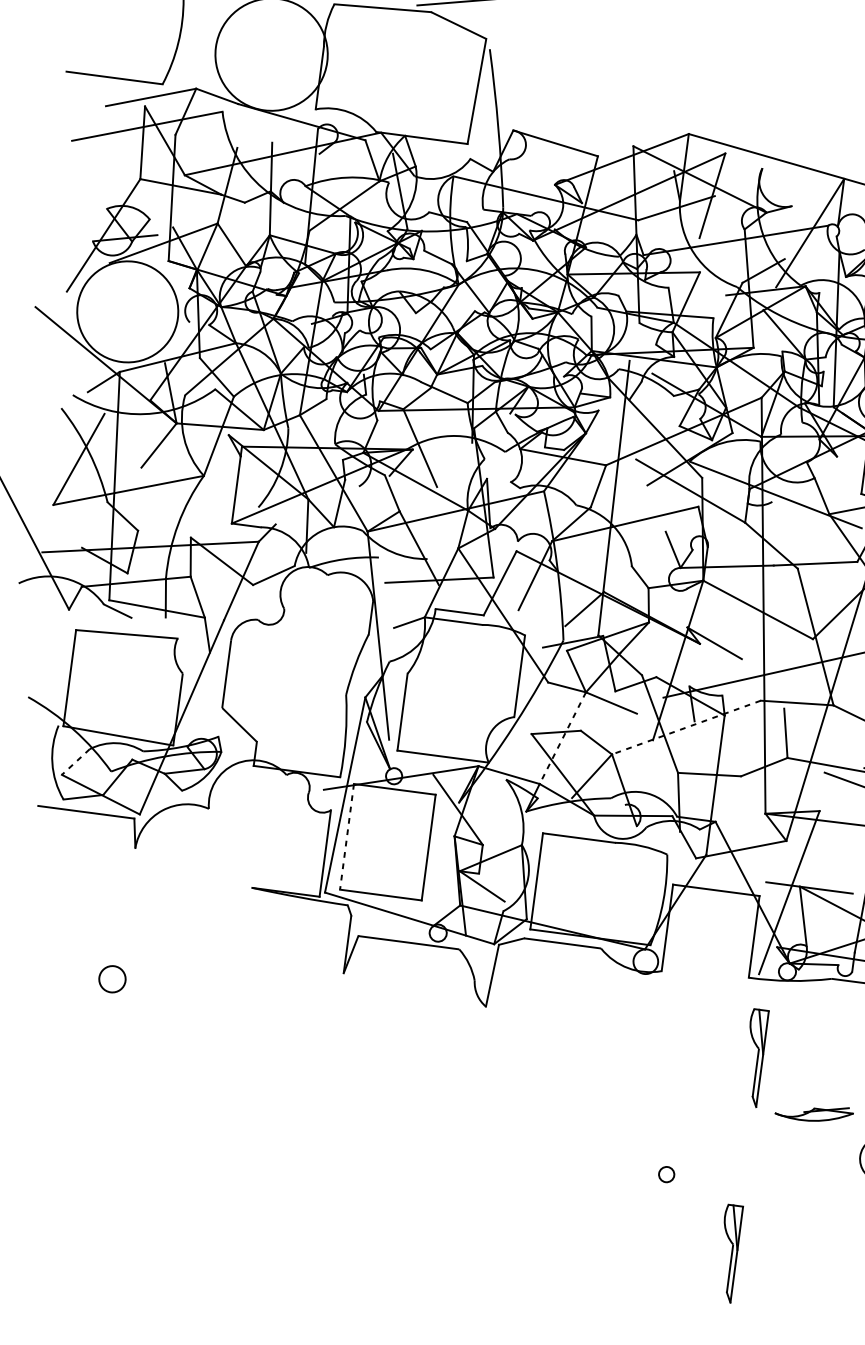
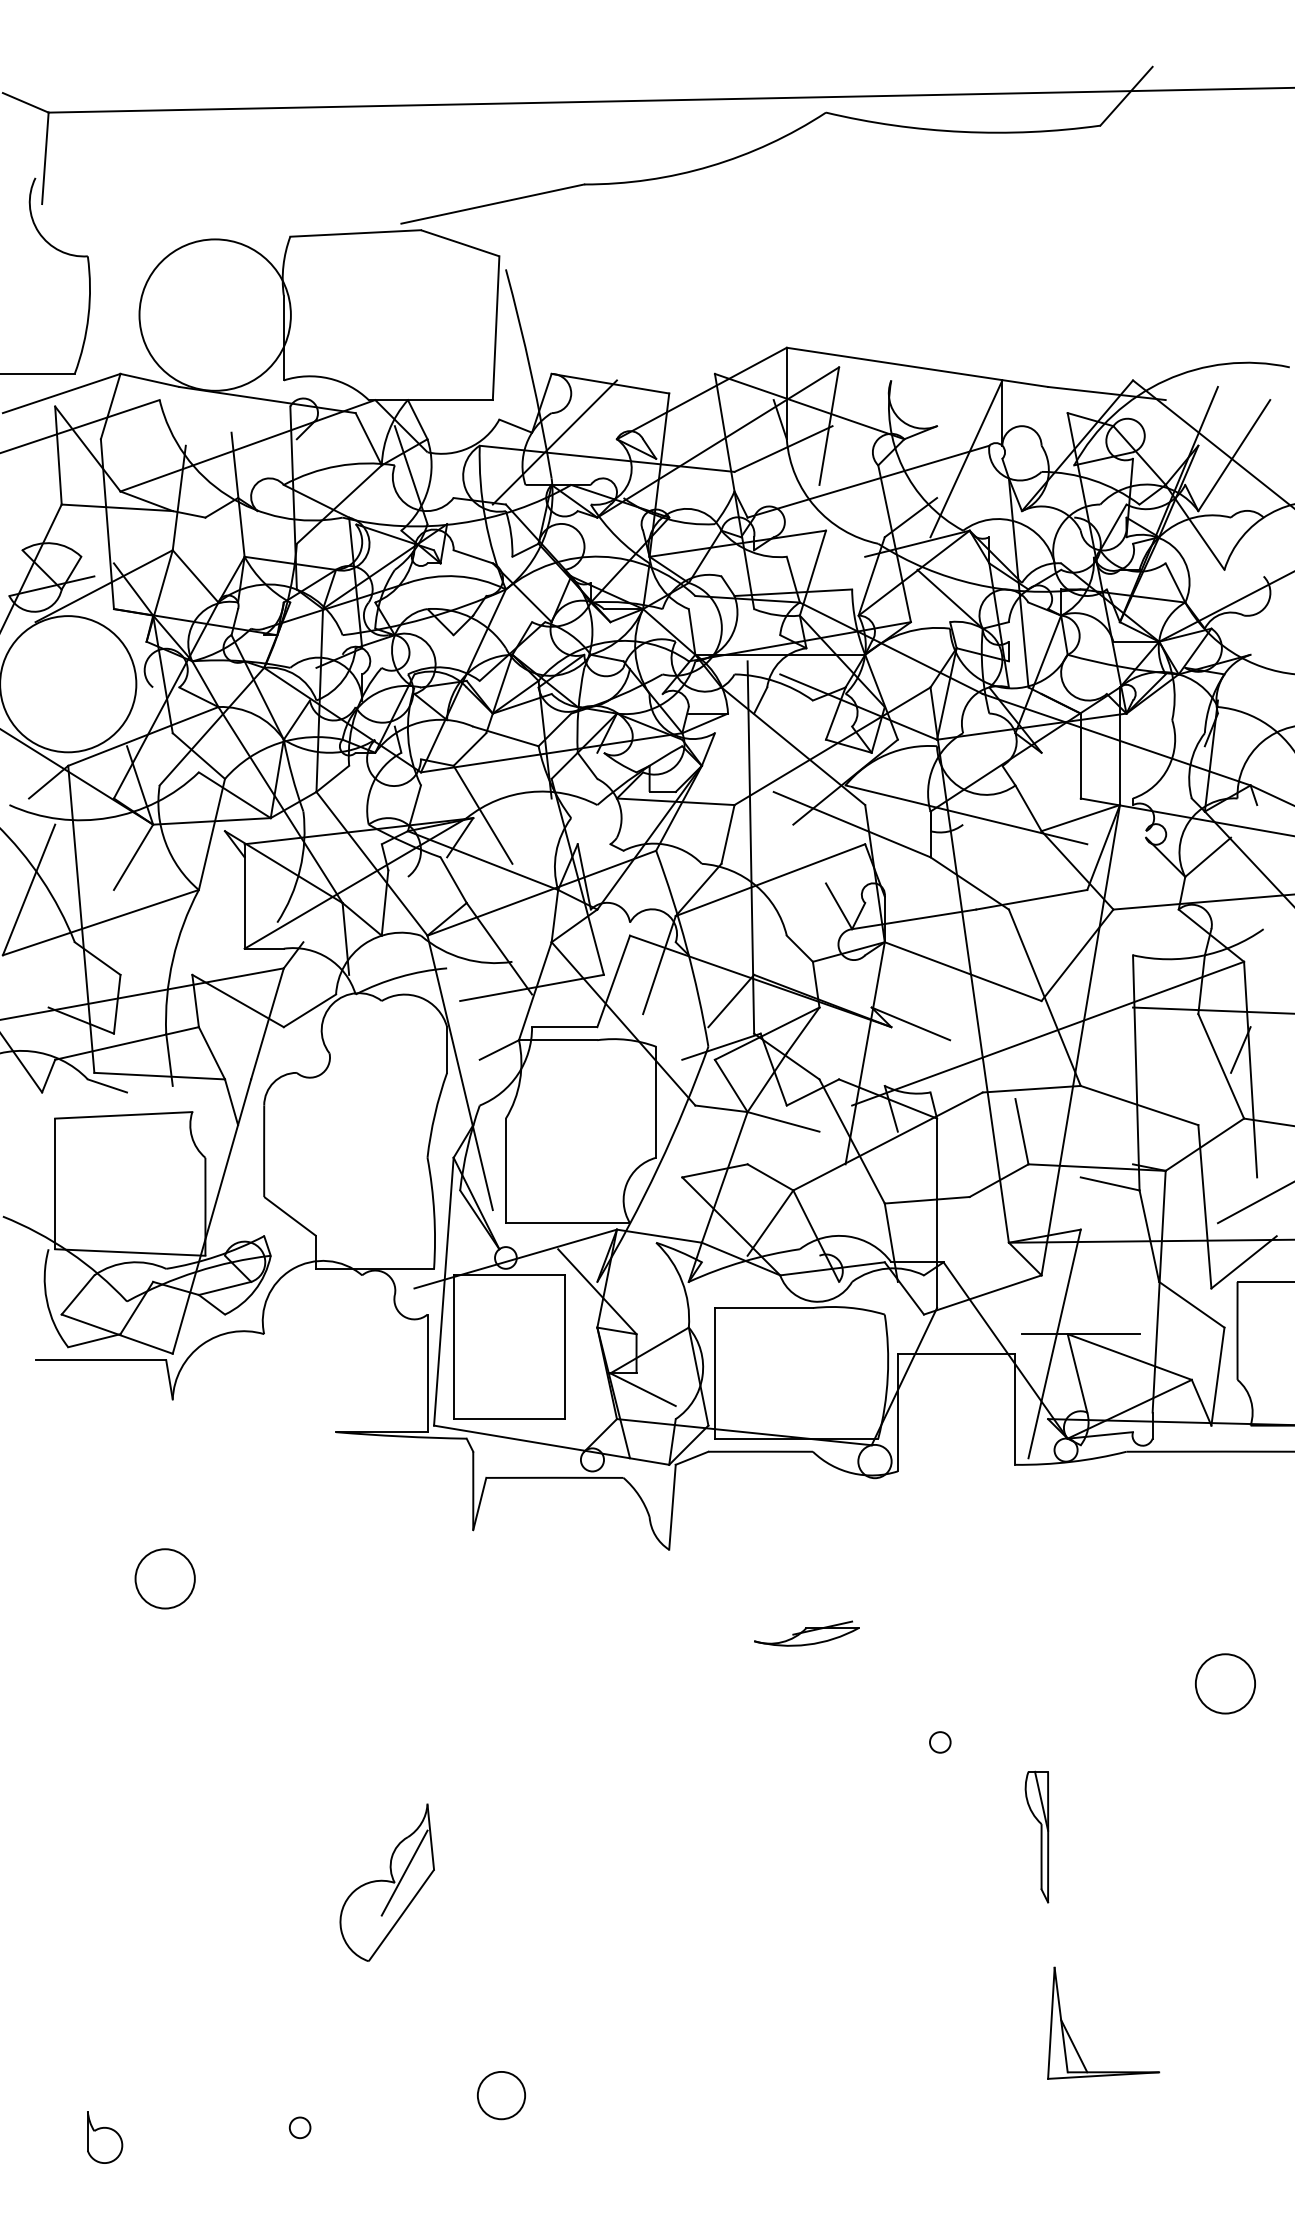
line: (508, 181) -> (554, 442), added
line: (686, 727) -> (888, 1141), dashed -> solid
line: (562, 738) -> (724, 1177), dashed -> solid
line: (76, 761) -> (78, 1294), dashed -> solid
line: (346, 837) -> (453, 1347), dashed -> solid
circle: (111, 978) -> (164, 1578), size x1.67
part: (754, 1057) -> (1036, 1570), removed
part: (814, 1112) -> (806, 1633), moved
part: (245, 1223) -> (386, 1882), added

